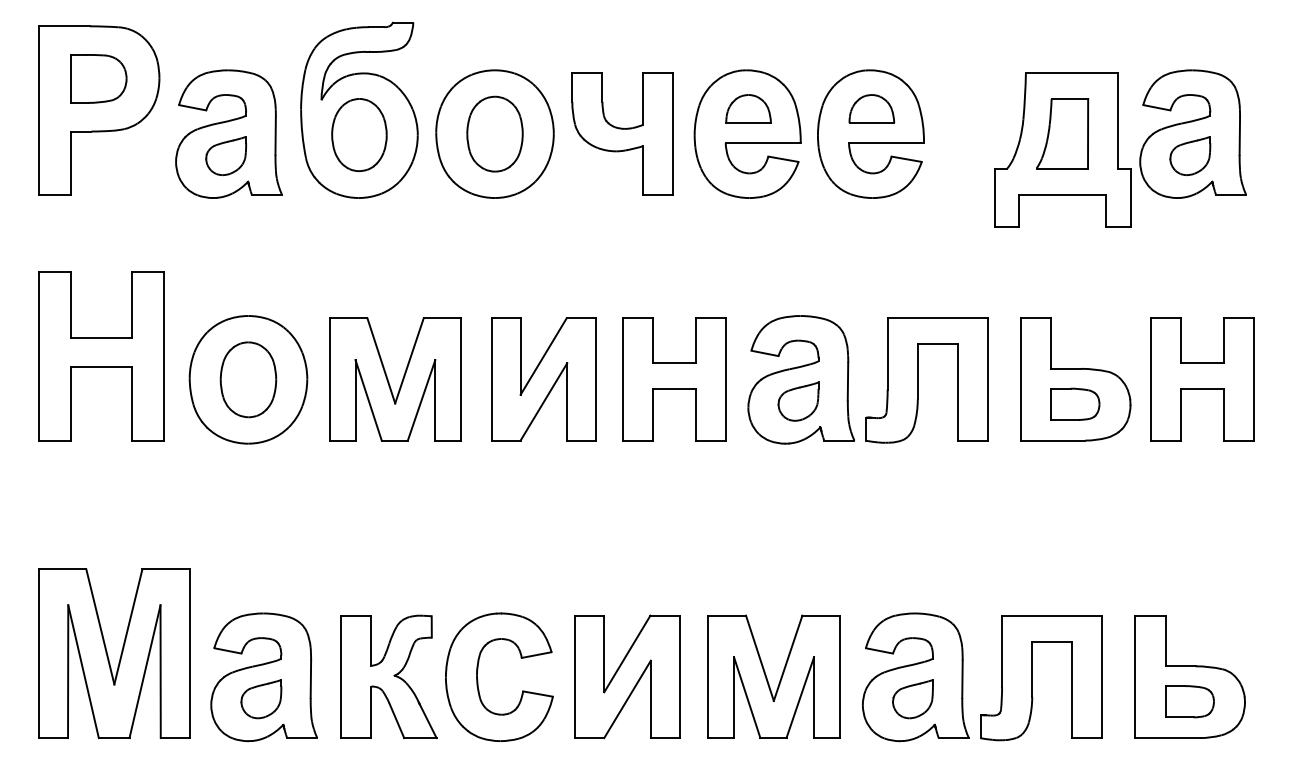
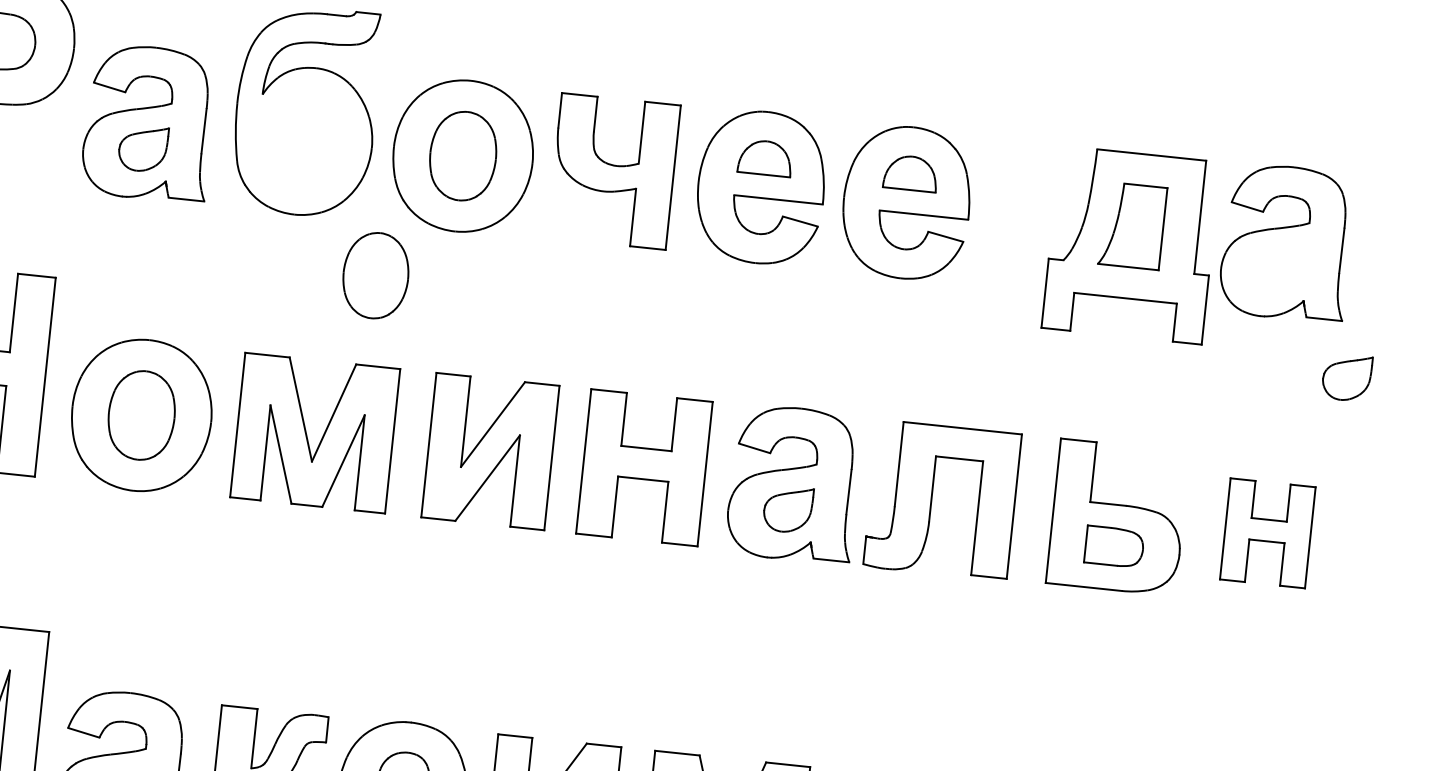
part: (359, 134) -> (376, 275), moved
part: (1190, 155) -> (1347, 377), moved
part: (1202, 379) -> (1267, 533), size x0.7

